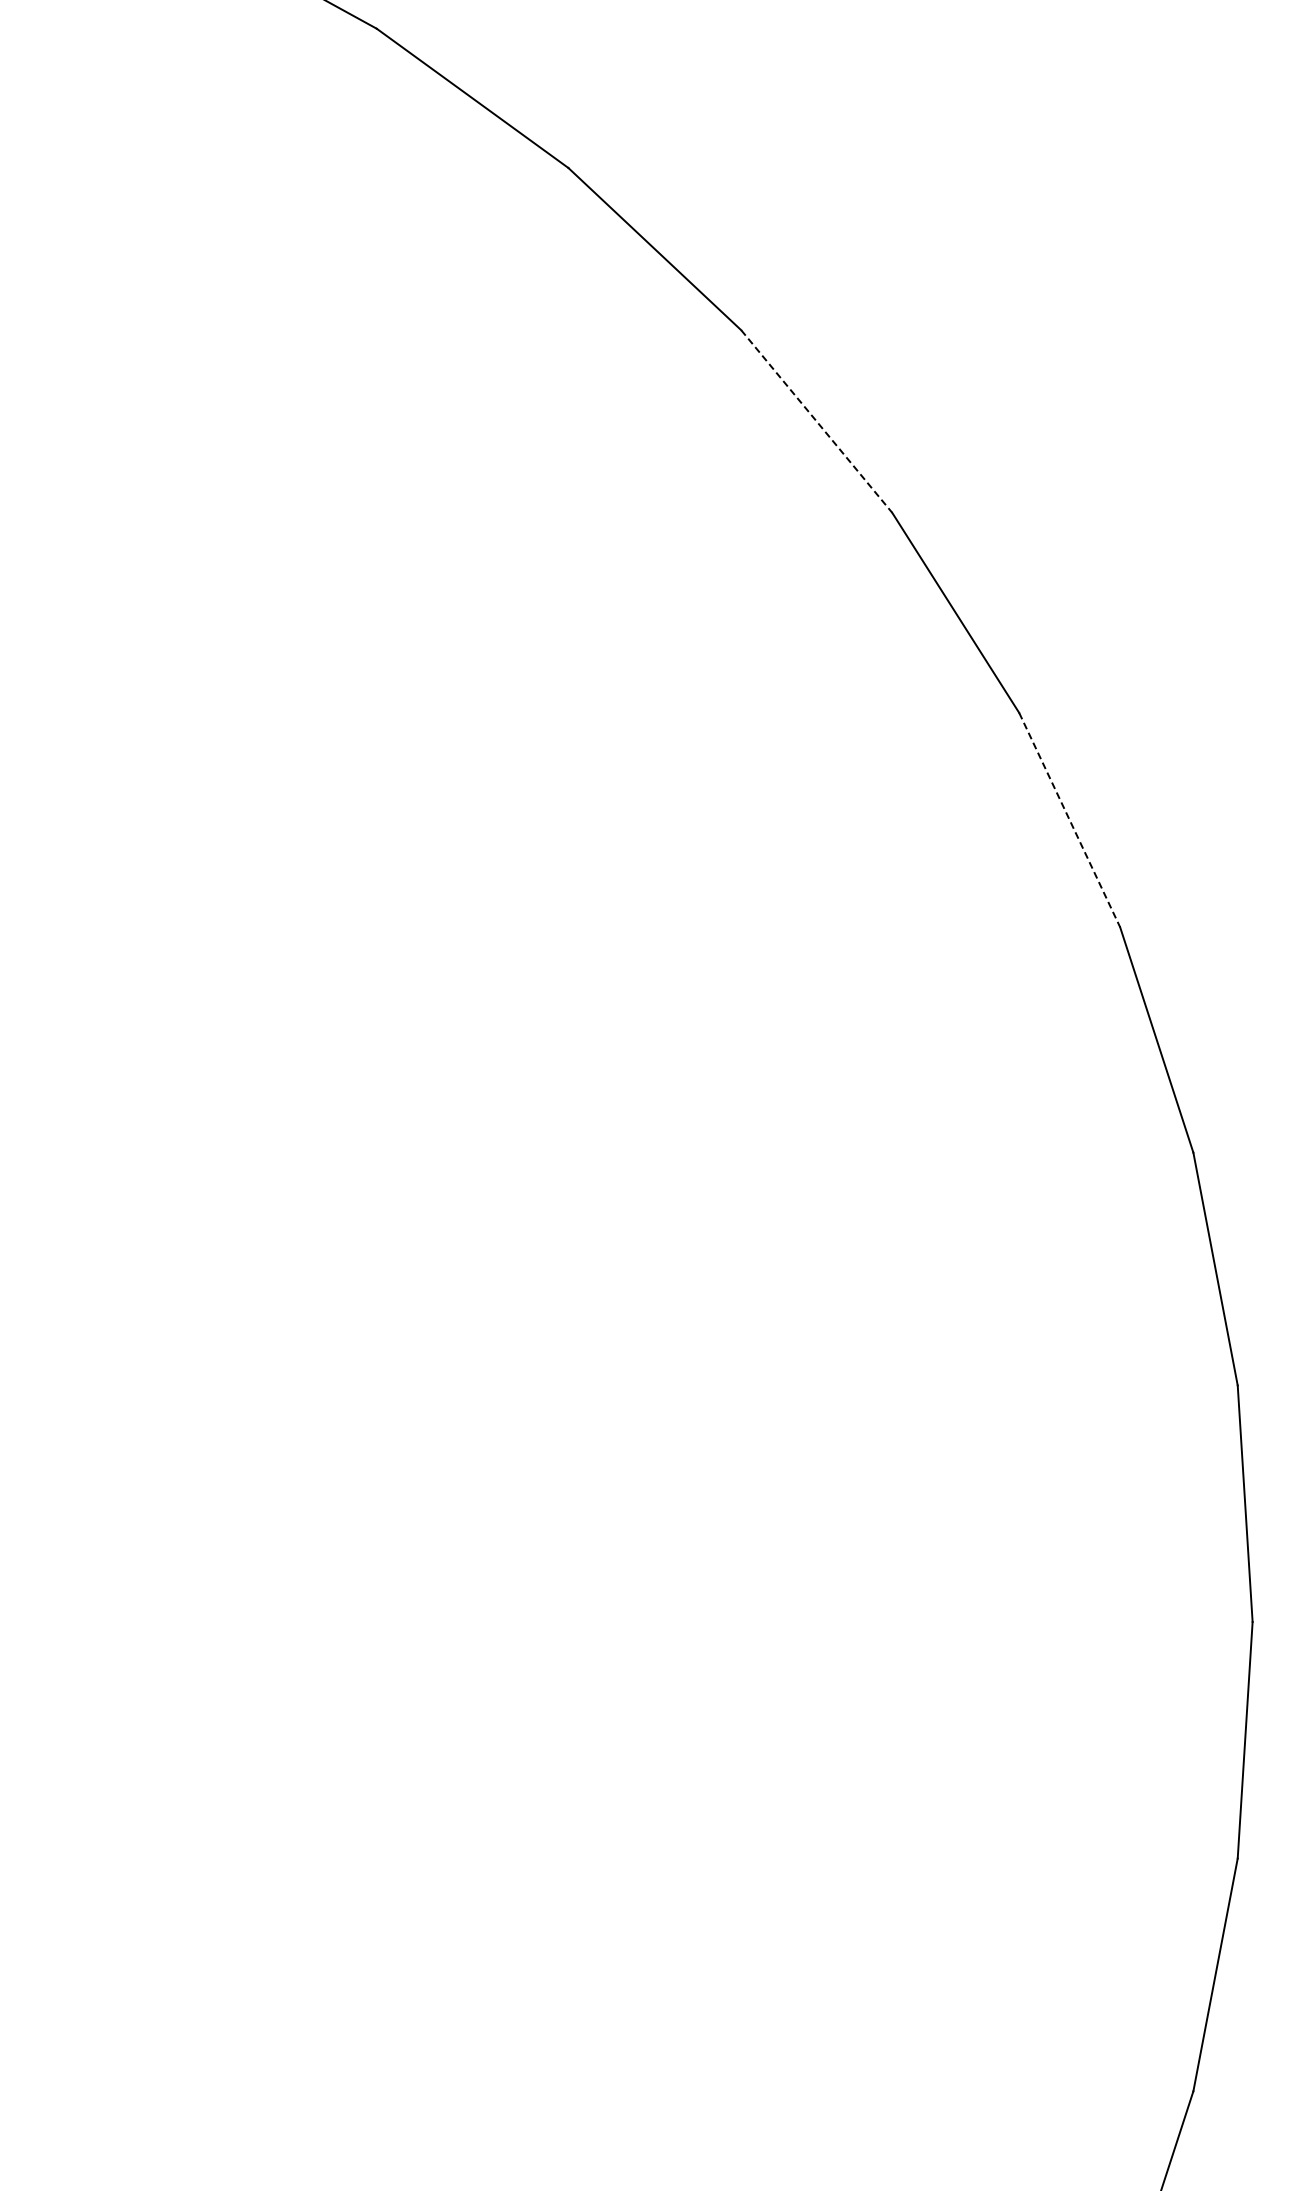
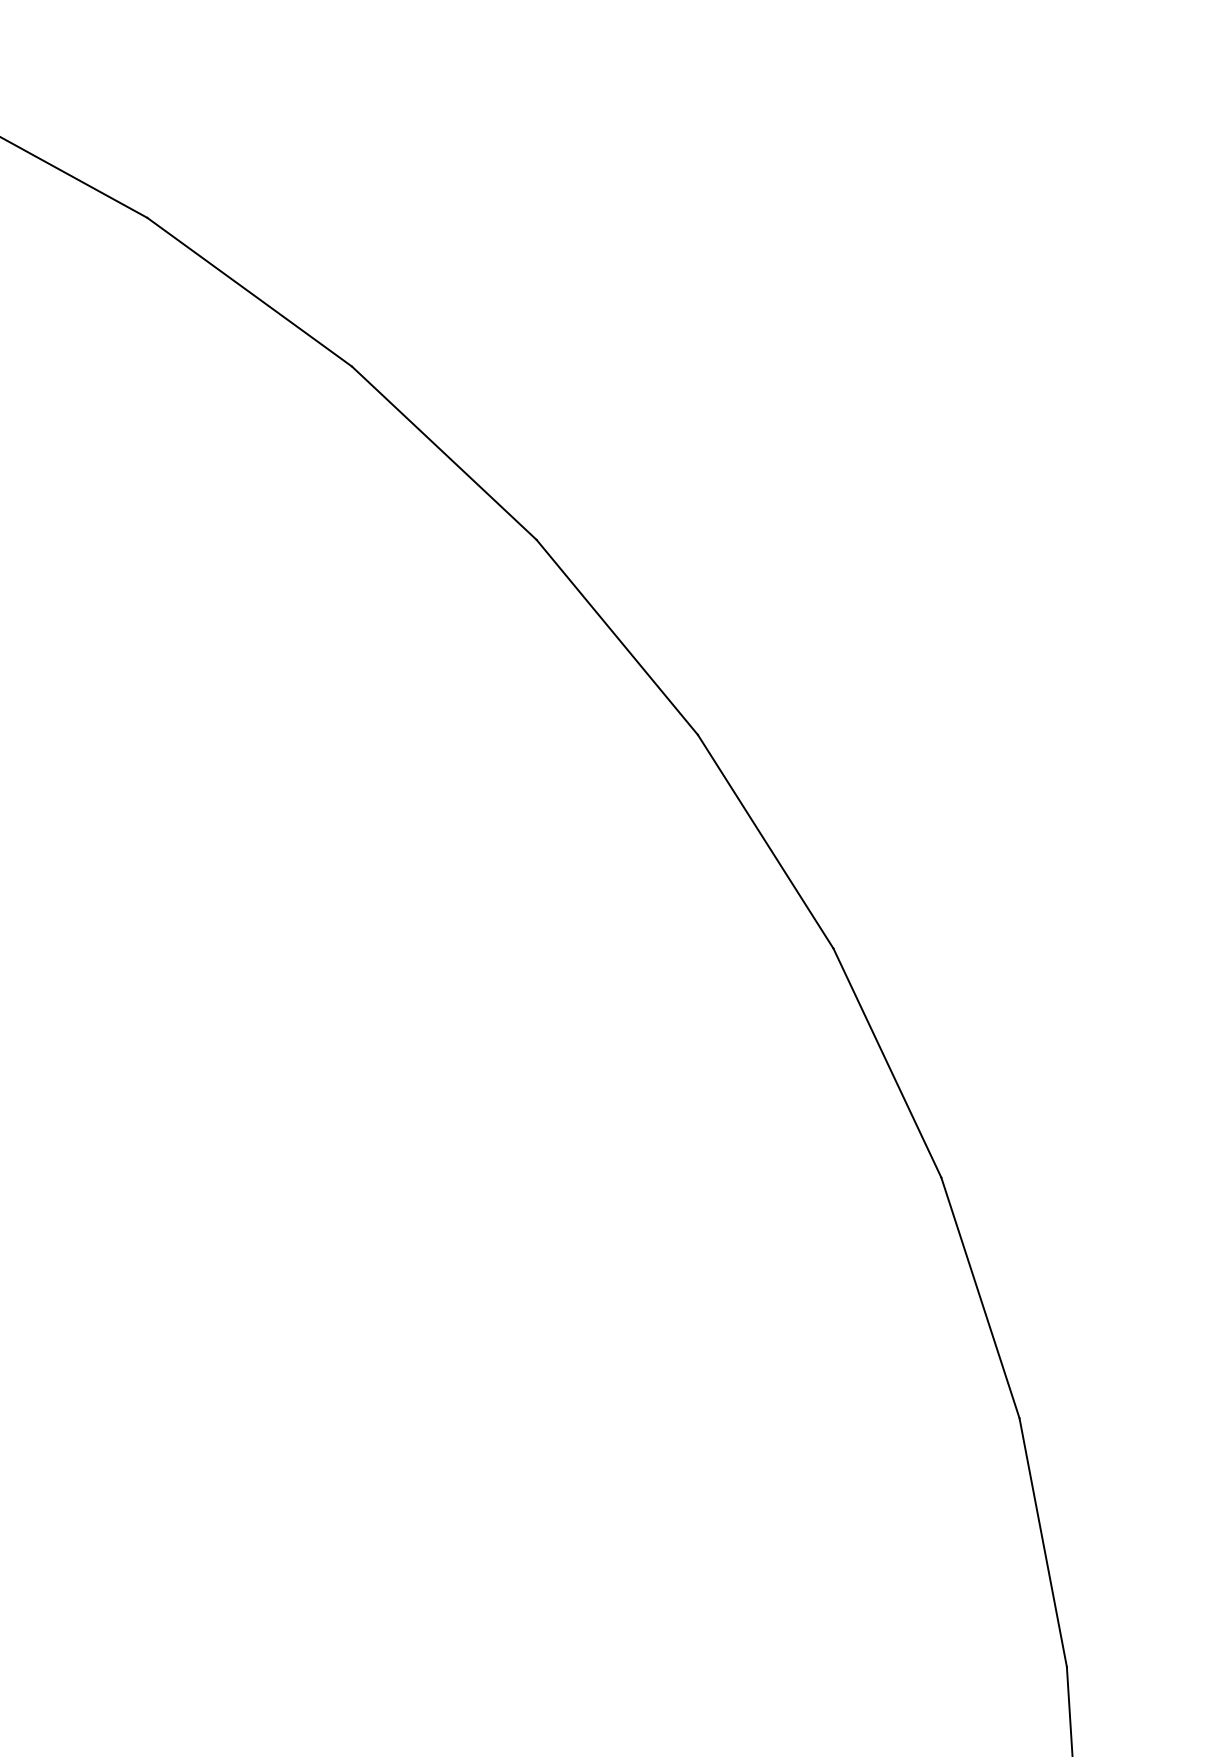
line: (817, 421) -> (618, 637), dashed -> solid
line: (1069, 820) -> (887, 1063), dashed -> solid

